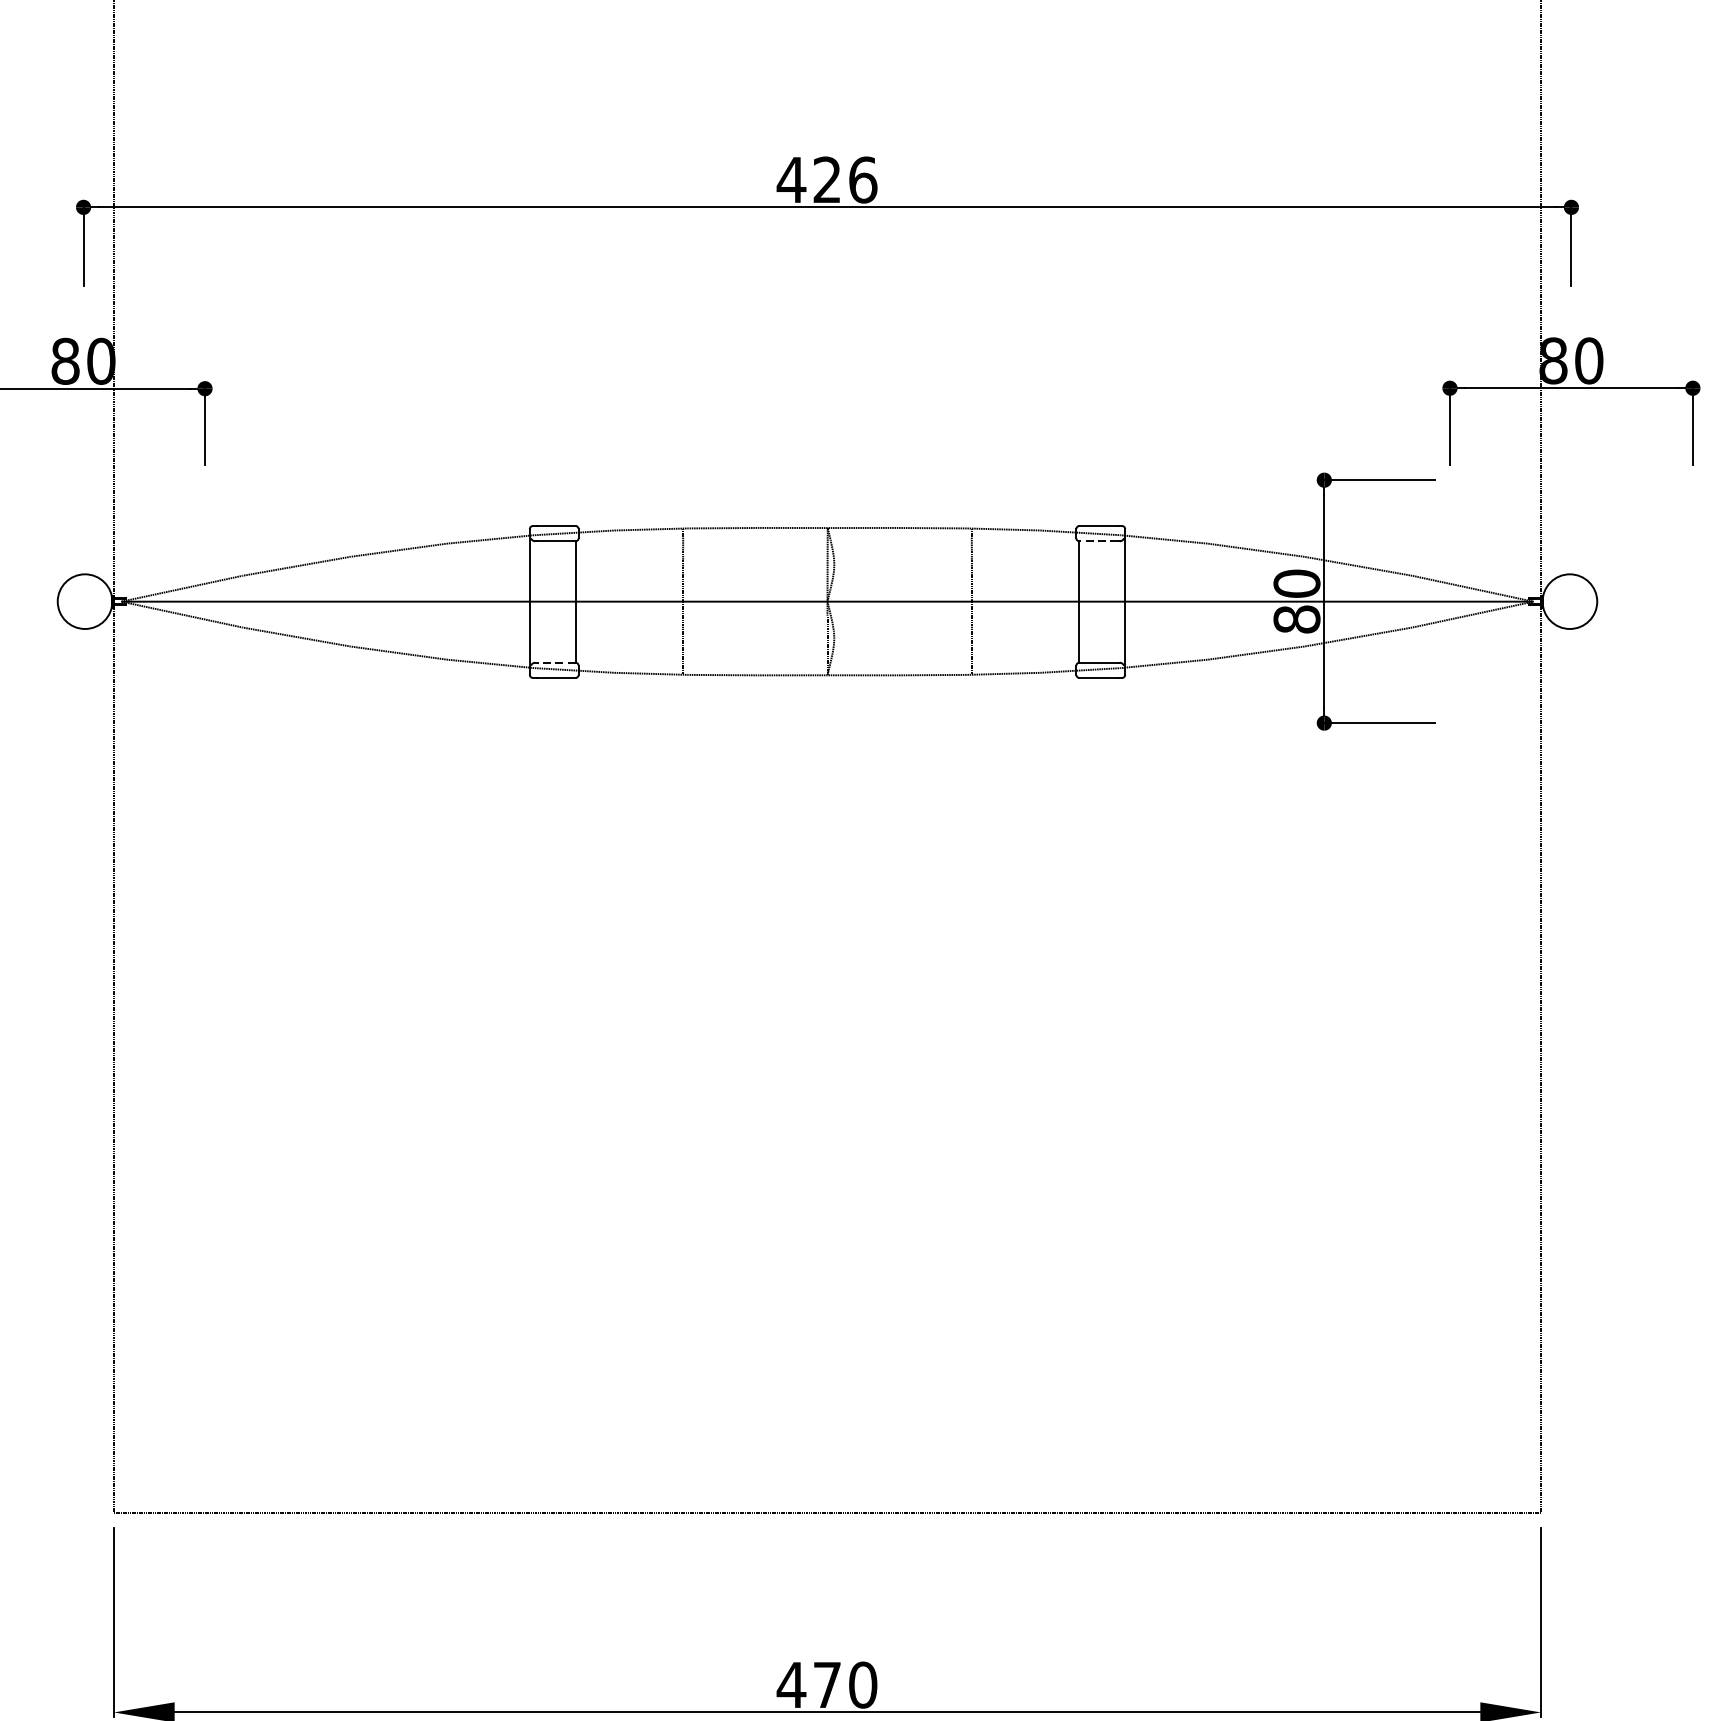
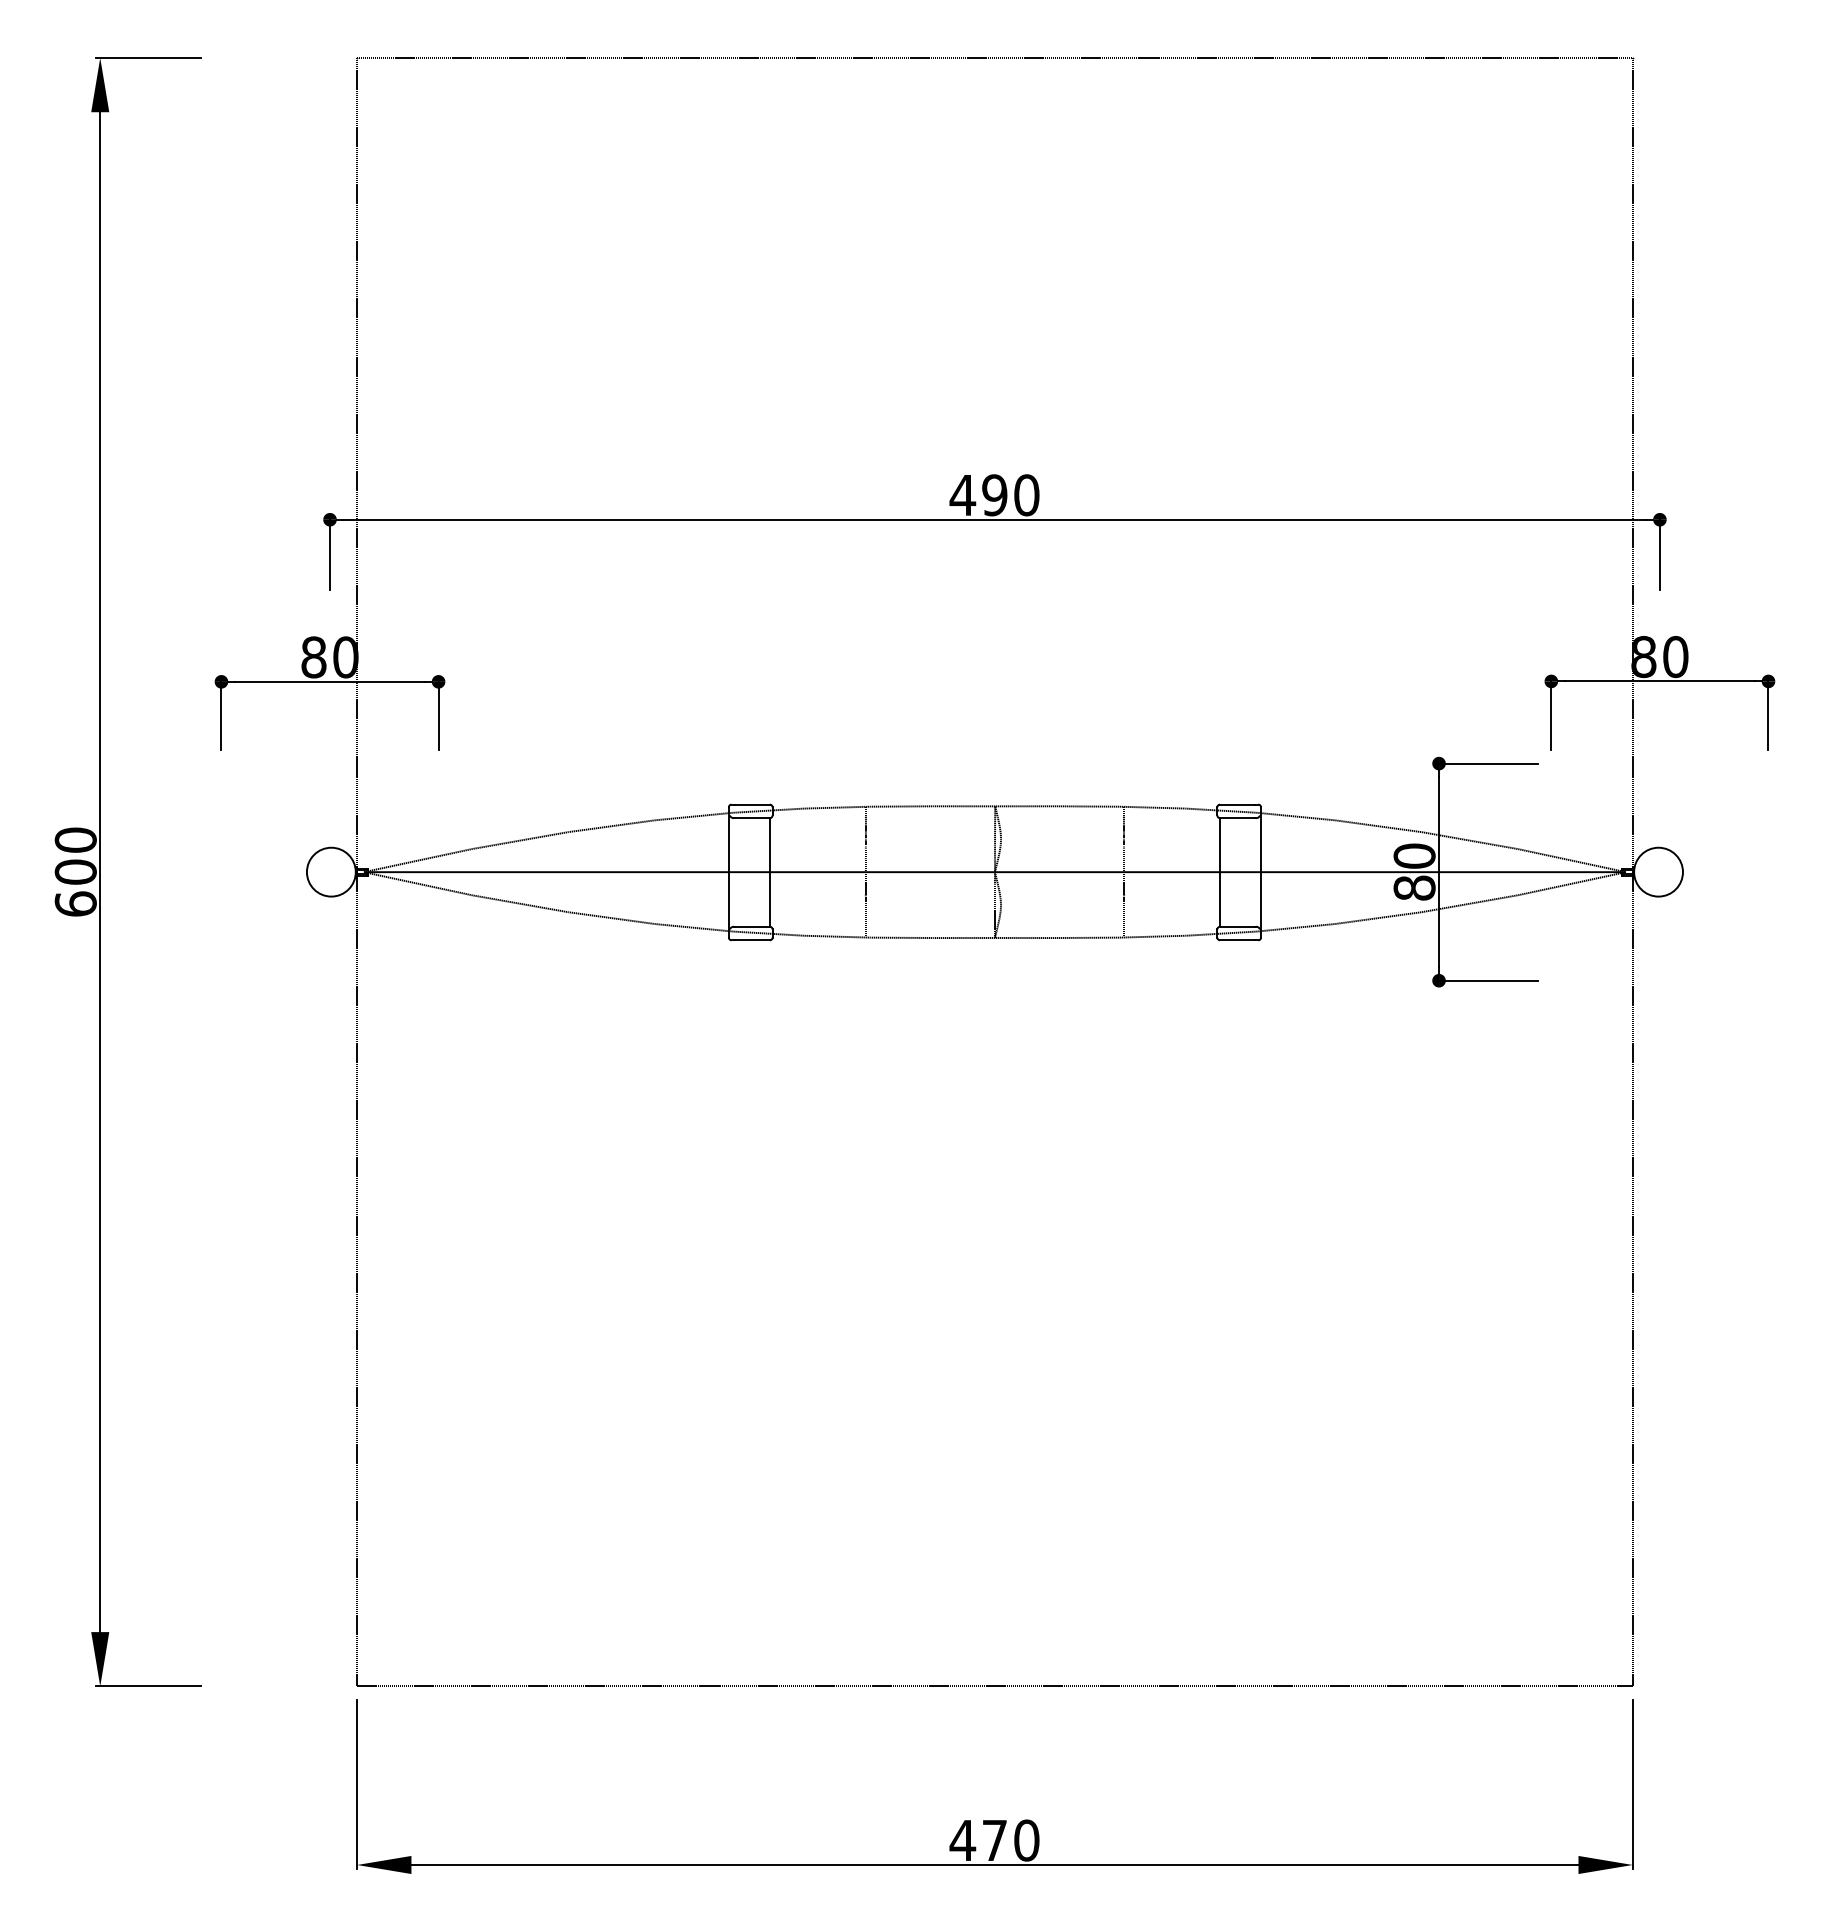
text: (844, 180) -> (1010, 495), 426 -> 490
line: (1097, 541) -> (1236, 818), dashed -> solid
line: (556, 662) -> (752, 926), dashed -> solid

